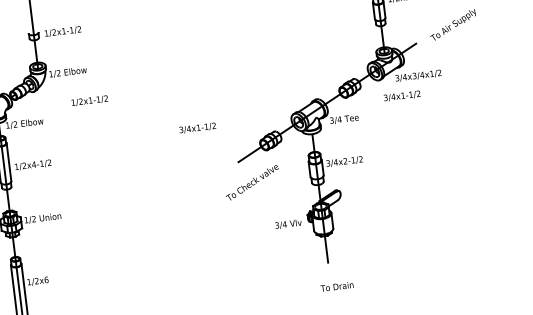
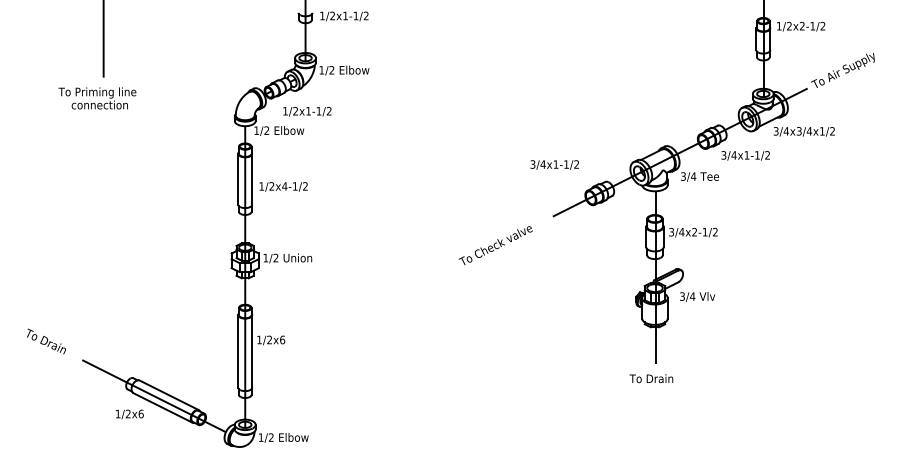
text: (452, 25) -> (842, 70), moved
text: (402, 95) -> (745, 155), moved
text: (89, 100) -> (307, 111), moved
text: (197, 127) -> (554, 164), moved
text: (252, 182) -> (495, 245), moved
text: (288, 224) -> (697, 296), moved
text: (337, 286) -> (651, 378), moved

